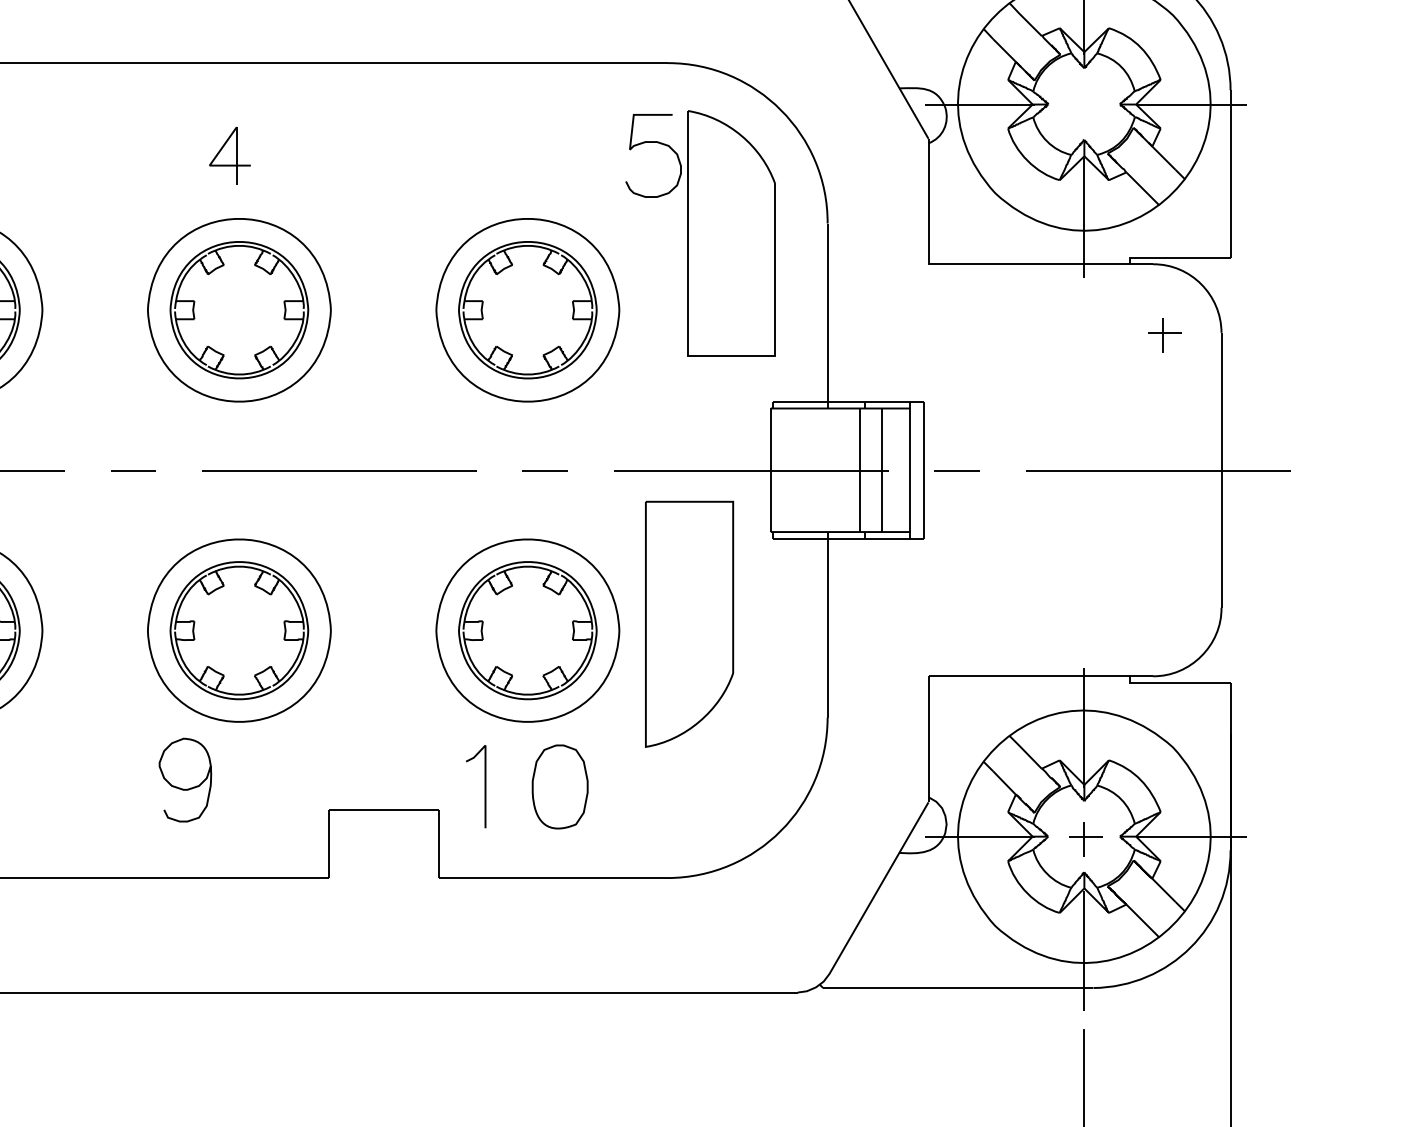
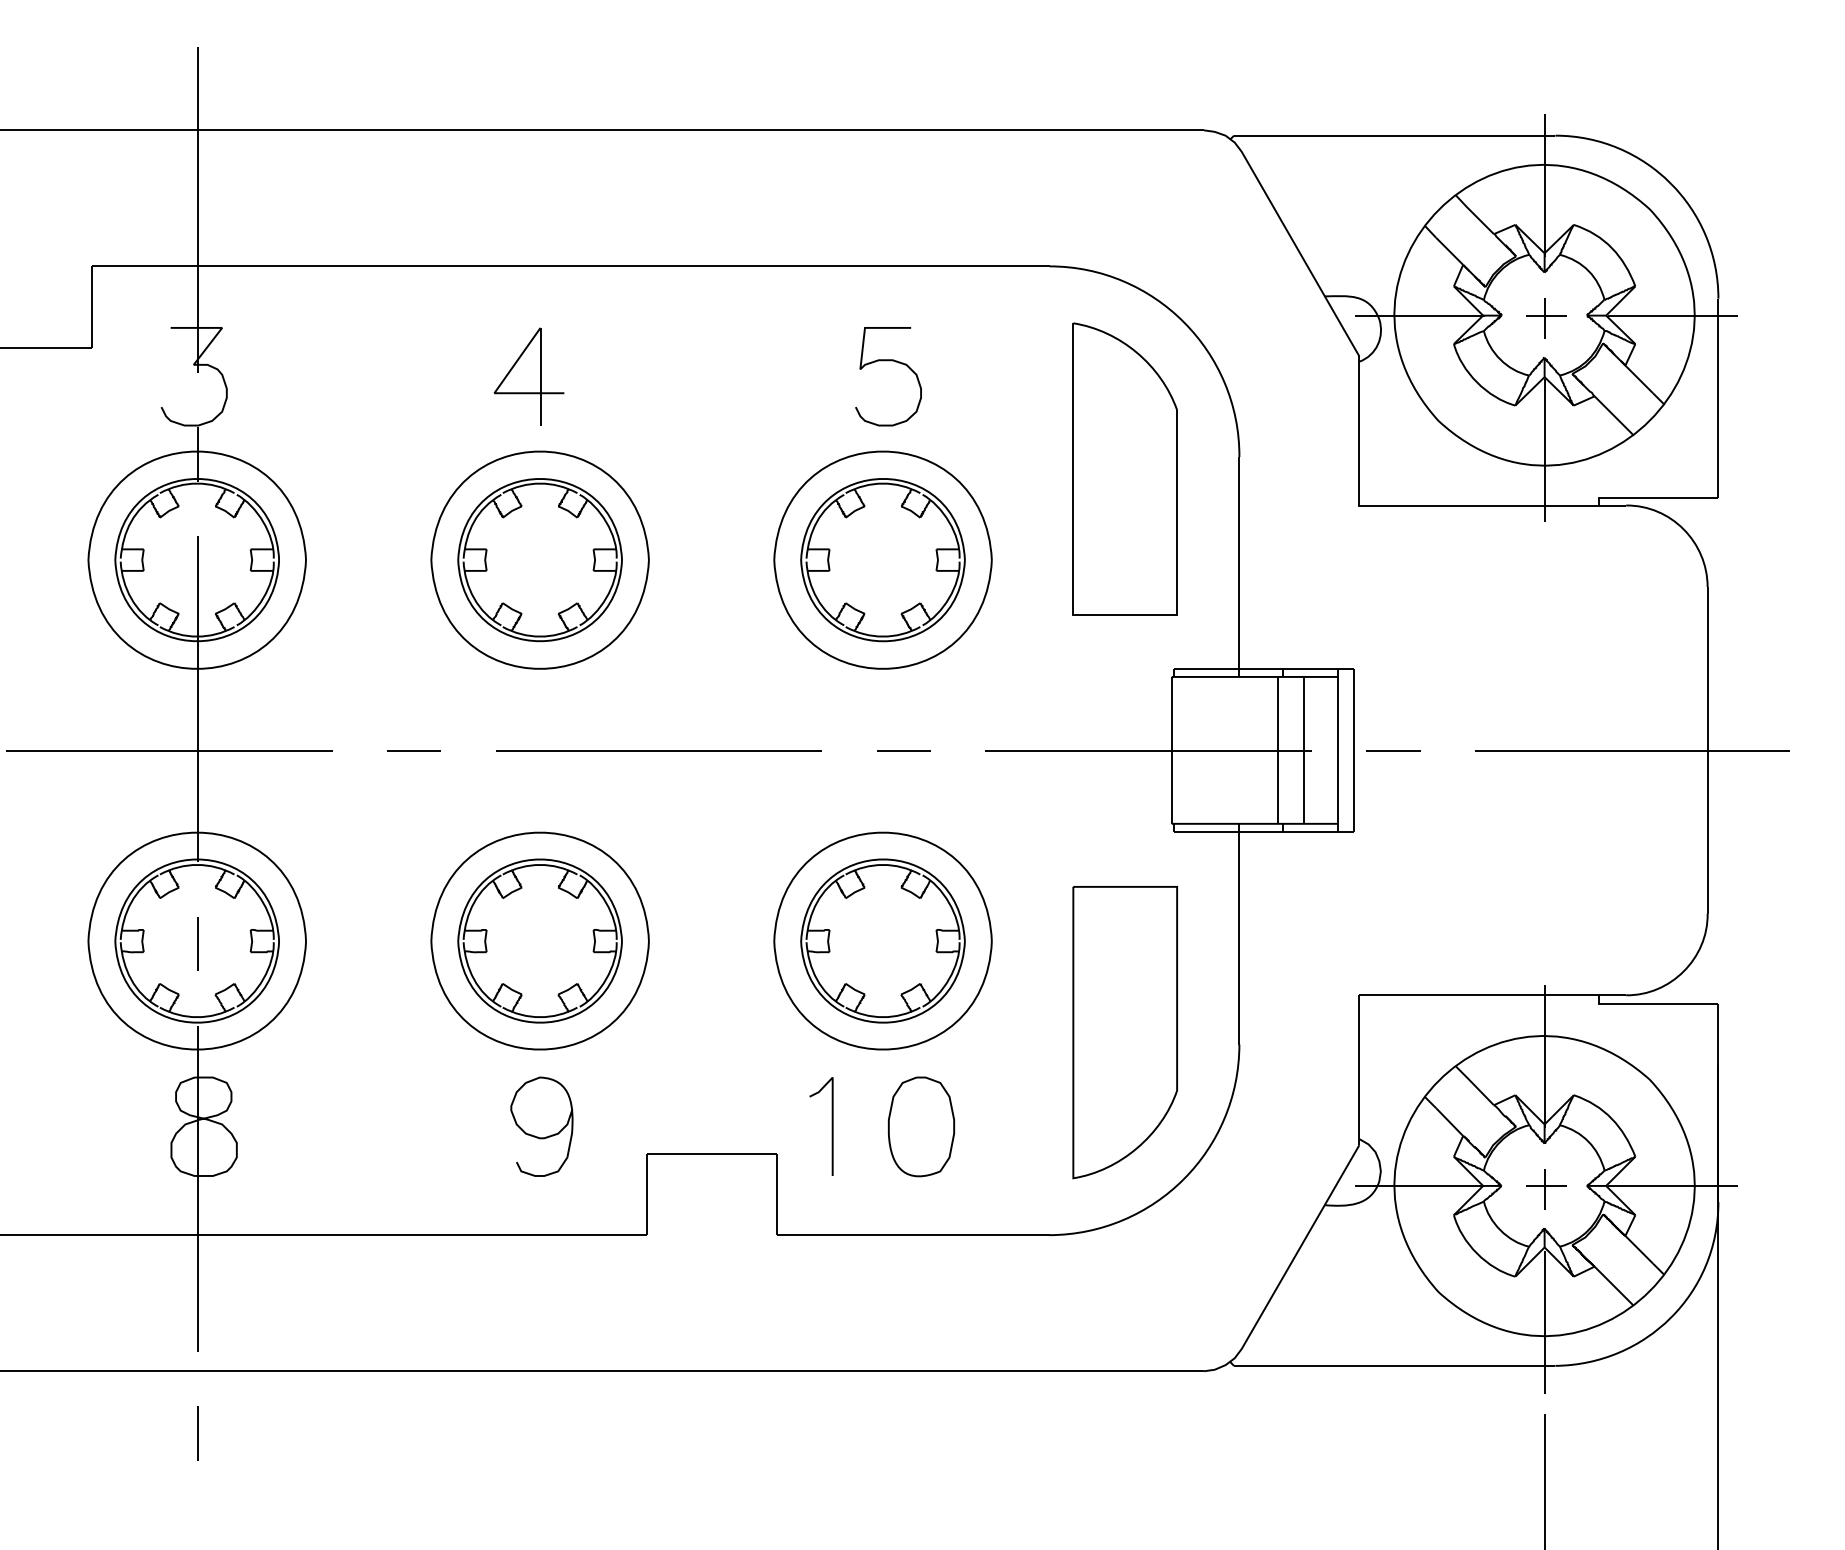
curve: (653, 143) -> (888, 361), moved
part: (229, 155) -> (528, 376), size x1.43
part: (1165, 335) -> (1546, 318), moved
part: (688, 624) -> (1124, 1032), moved
curve: (182, 788) -> (538, 1136), moved

